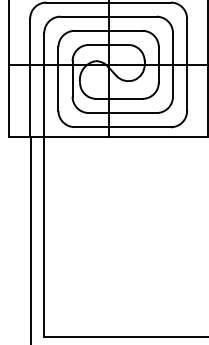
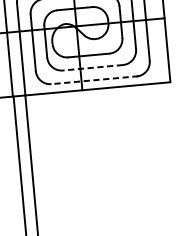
line: (122, 113) -> (92, 68), solid -> dashed
line: (123, 127) -> (94, 80), solid -> dashed

